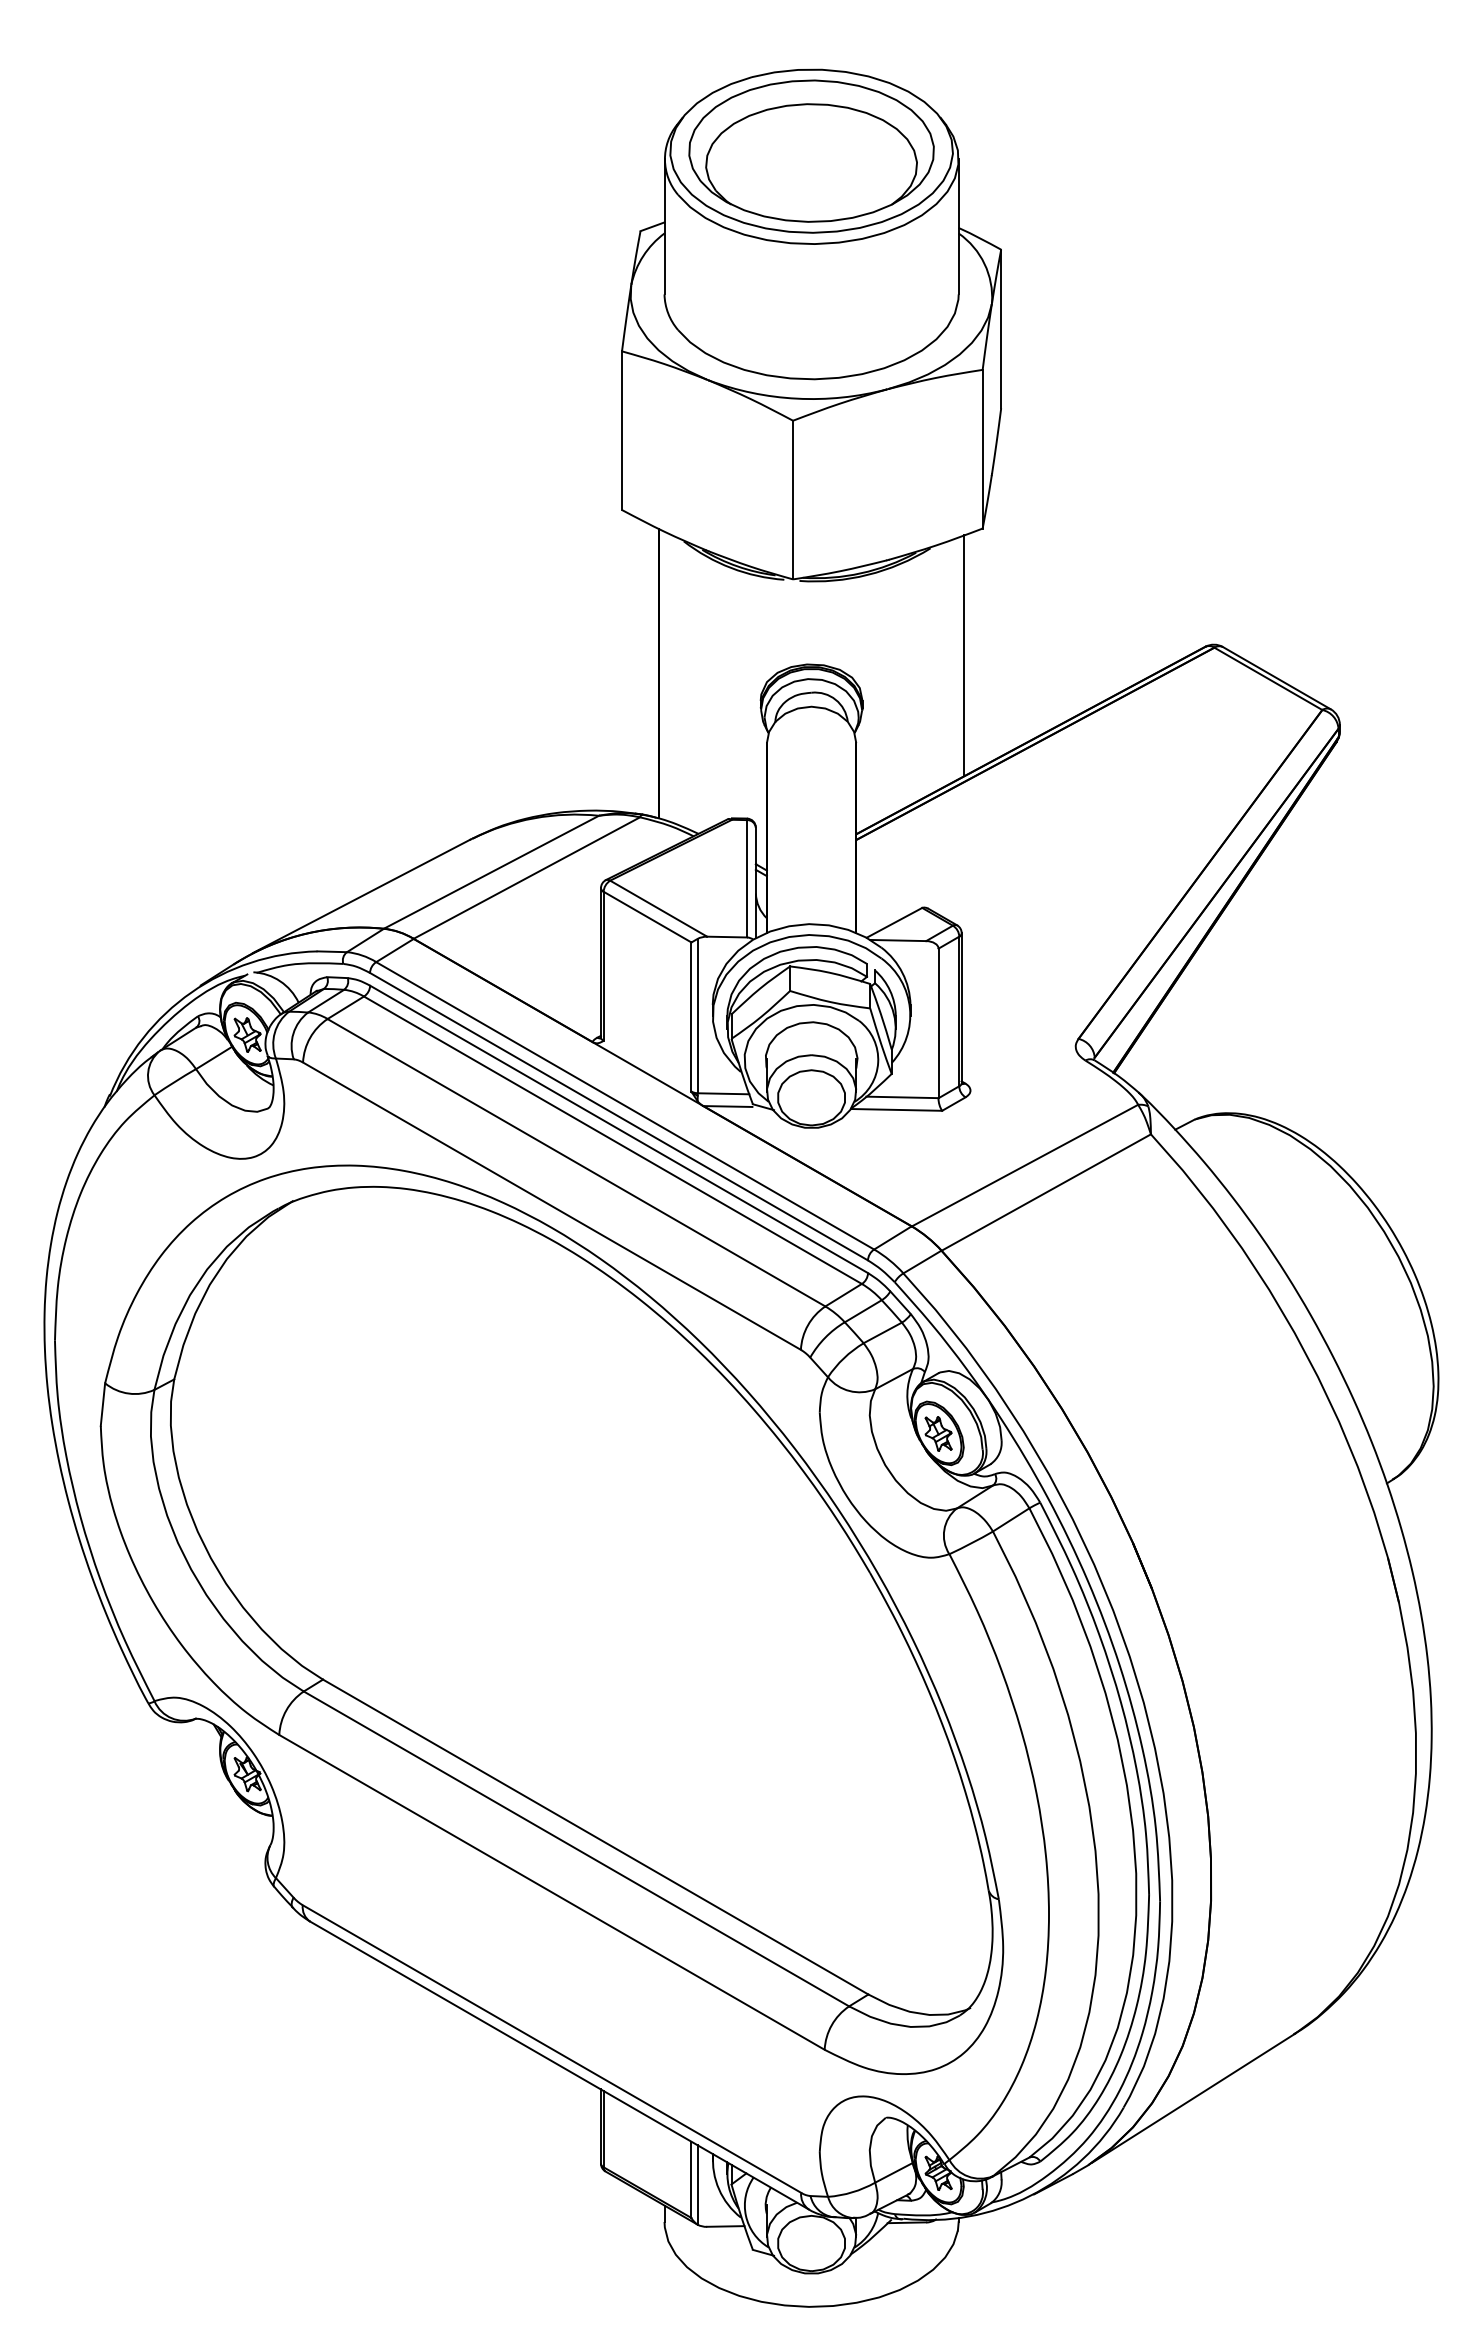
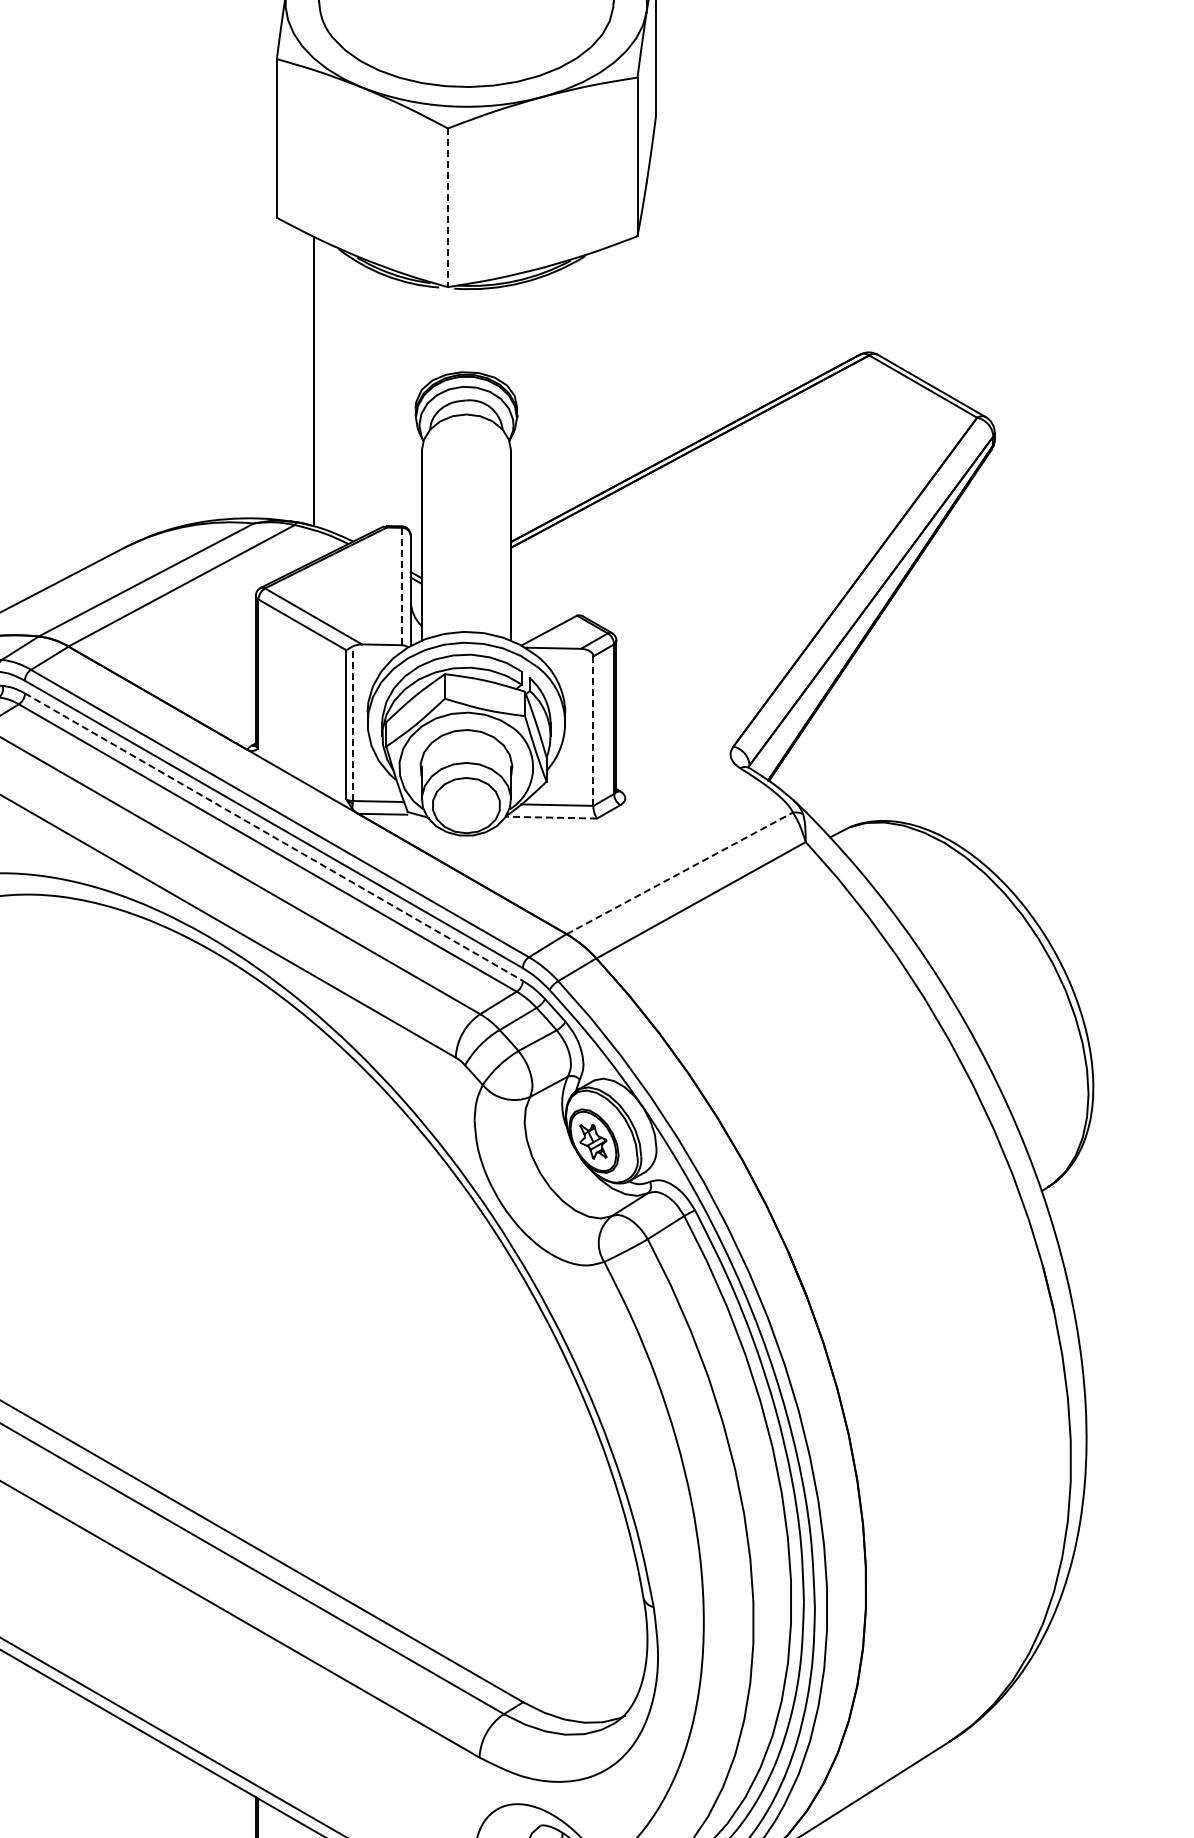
line: (793, 500) -> (448, 208), solid -> dashed
line: (964, 655) -> (619, 363), removed
line: (747, 878) -> (402, 586), solid -> dashed
line: (697, 1015) -> (352, 723), solid -> dashed
line: (938, 1023) -> (593, 731), solid -> dashed
line: (896, 1109) -> (551, 817), solid -> dashed
line: (619, 1129) -> (274, 837), solid -> dashed
line: (1025, 1165) -> (680, 873), solid -> dashed

